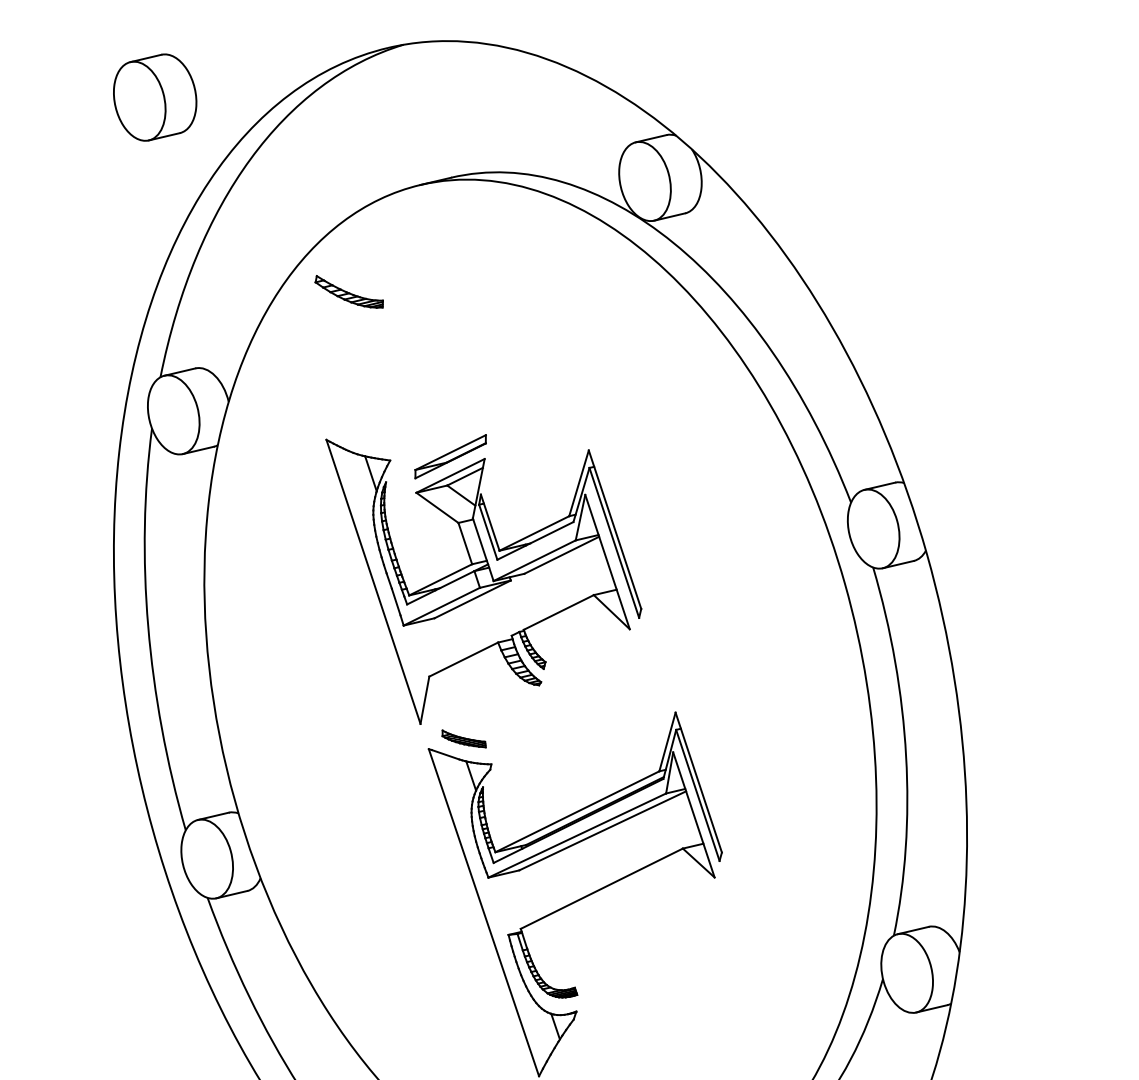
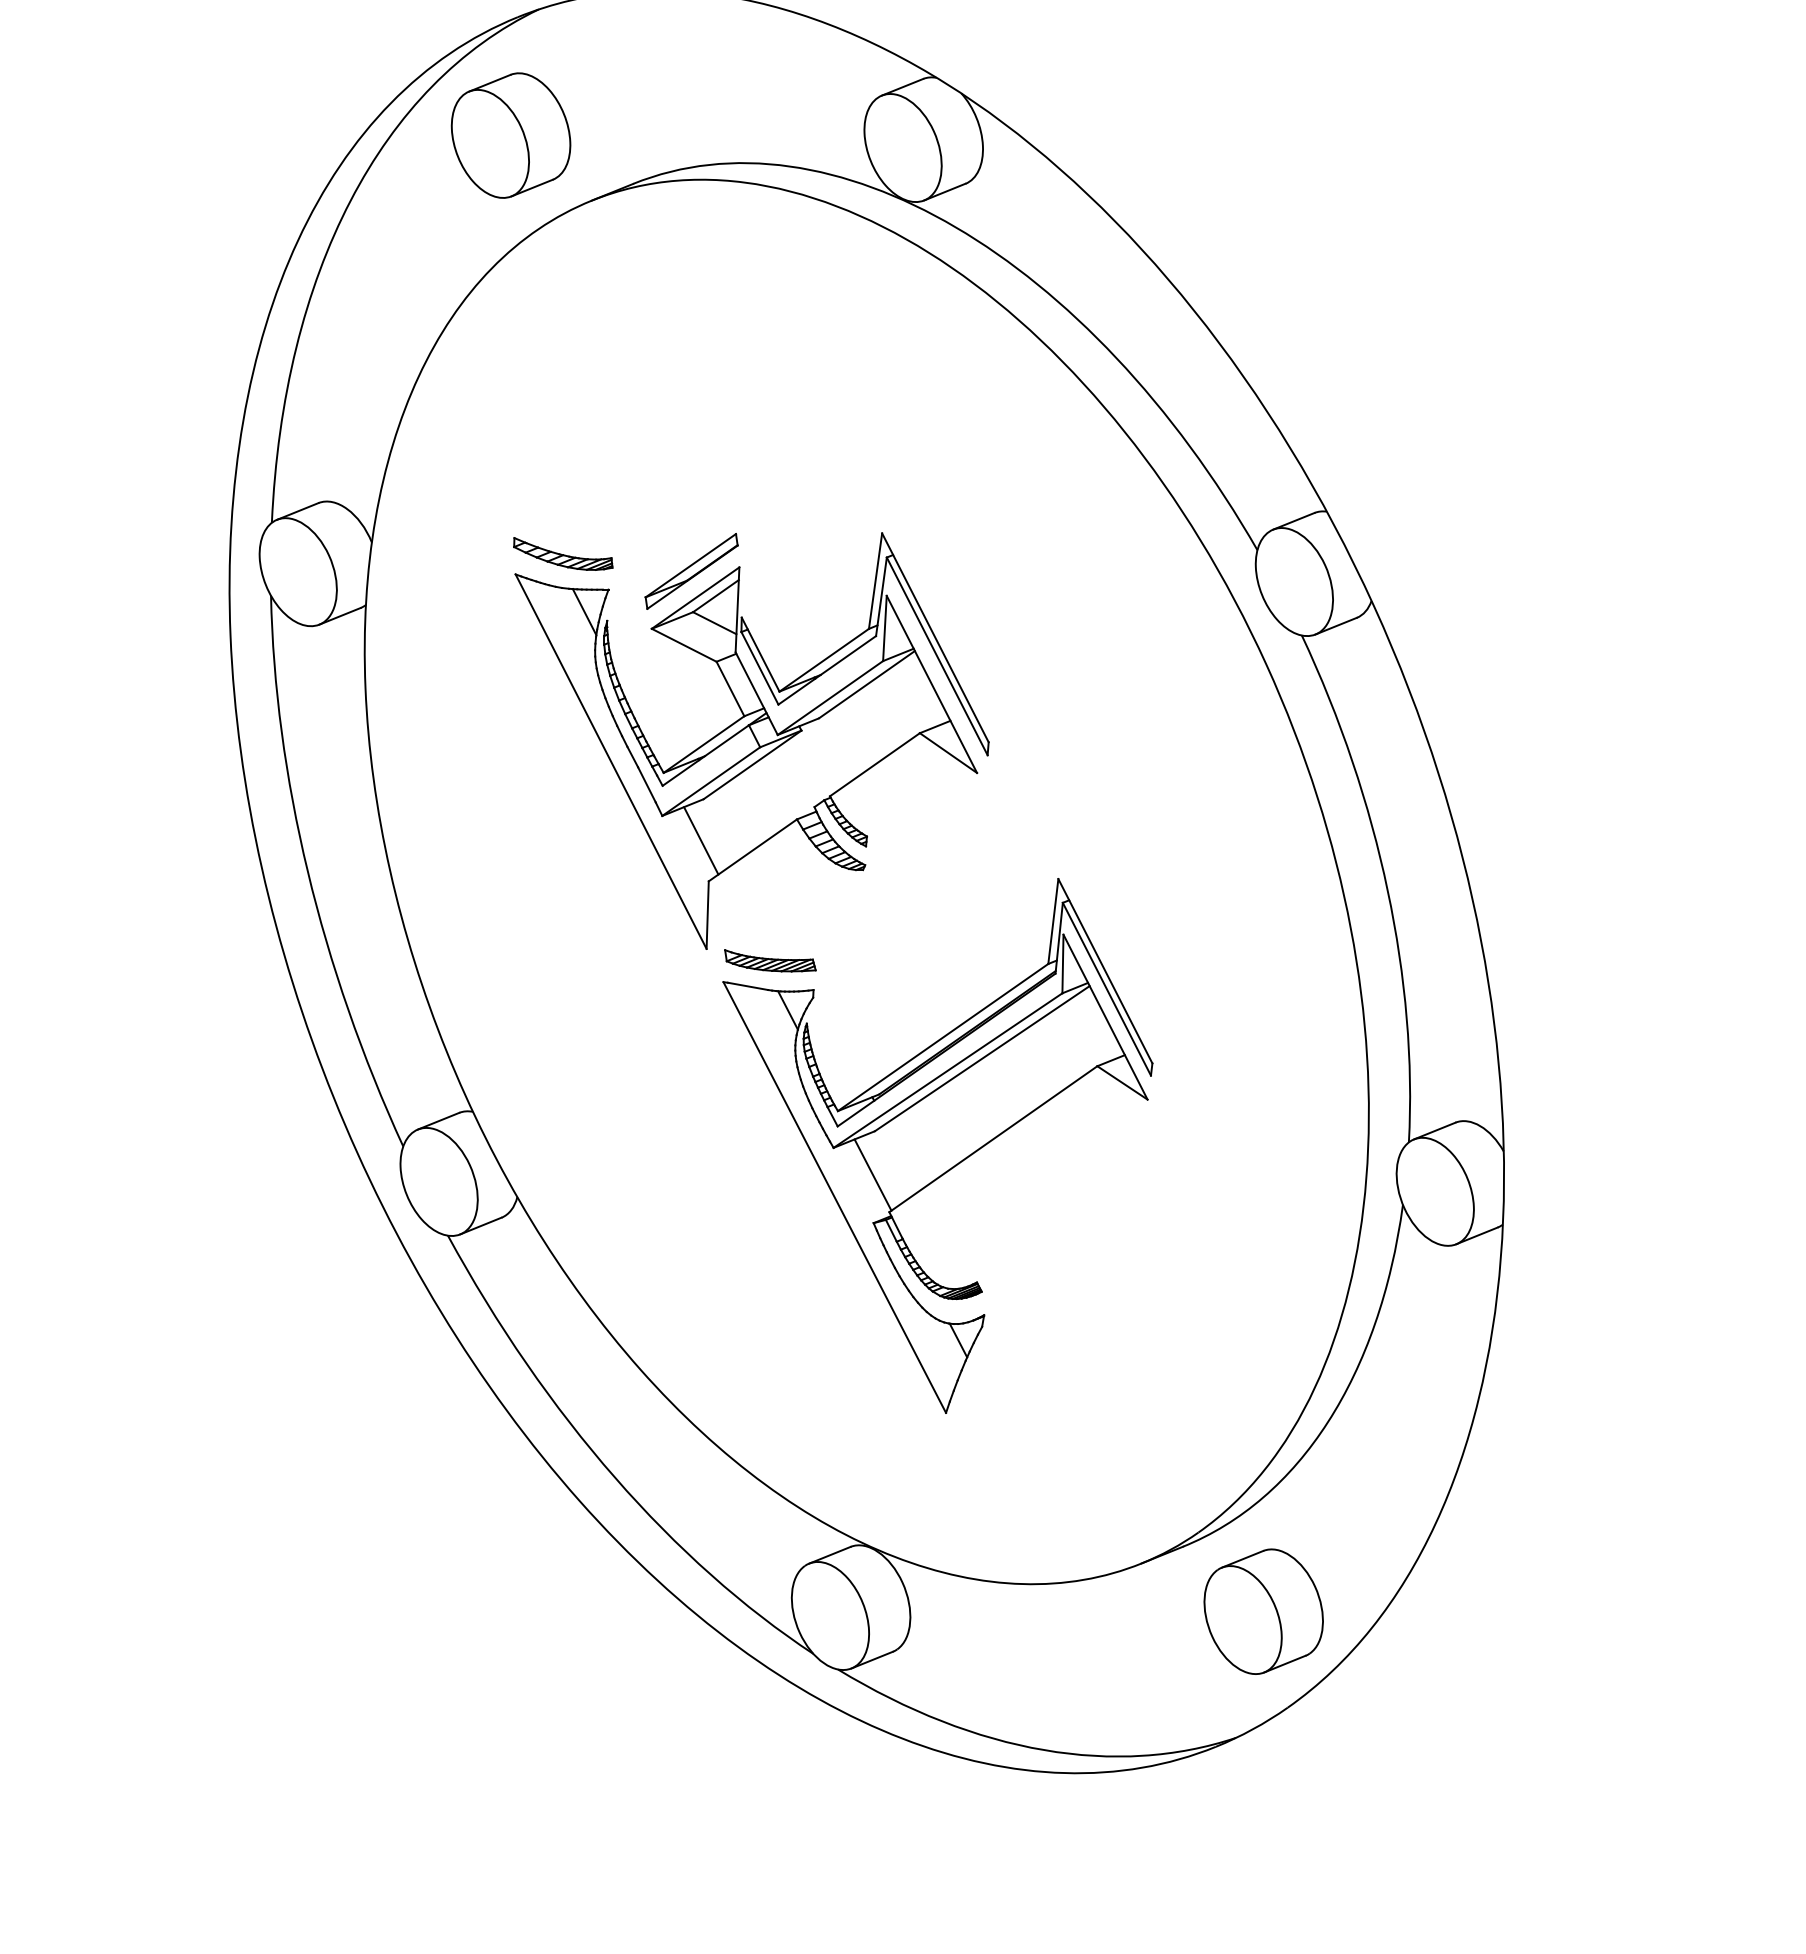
part: (154, 97) -> (510, 135), moved
part: (349, 292) -> (563, 553), moved
line: (428, 647) -> (701, 840), added
part: (464, 738) -> (770, 960), size x1.43
line: (512, 900) -> (872, 1174), added

